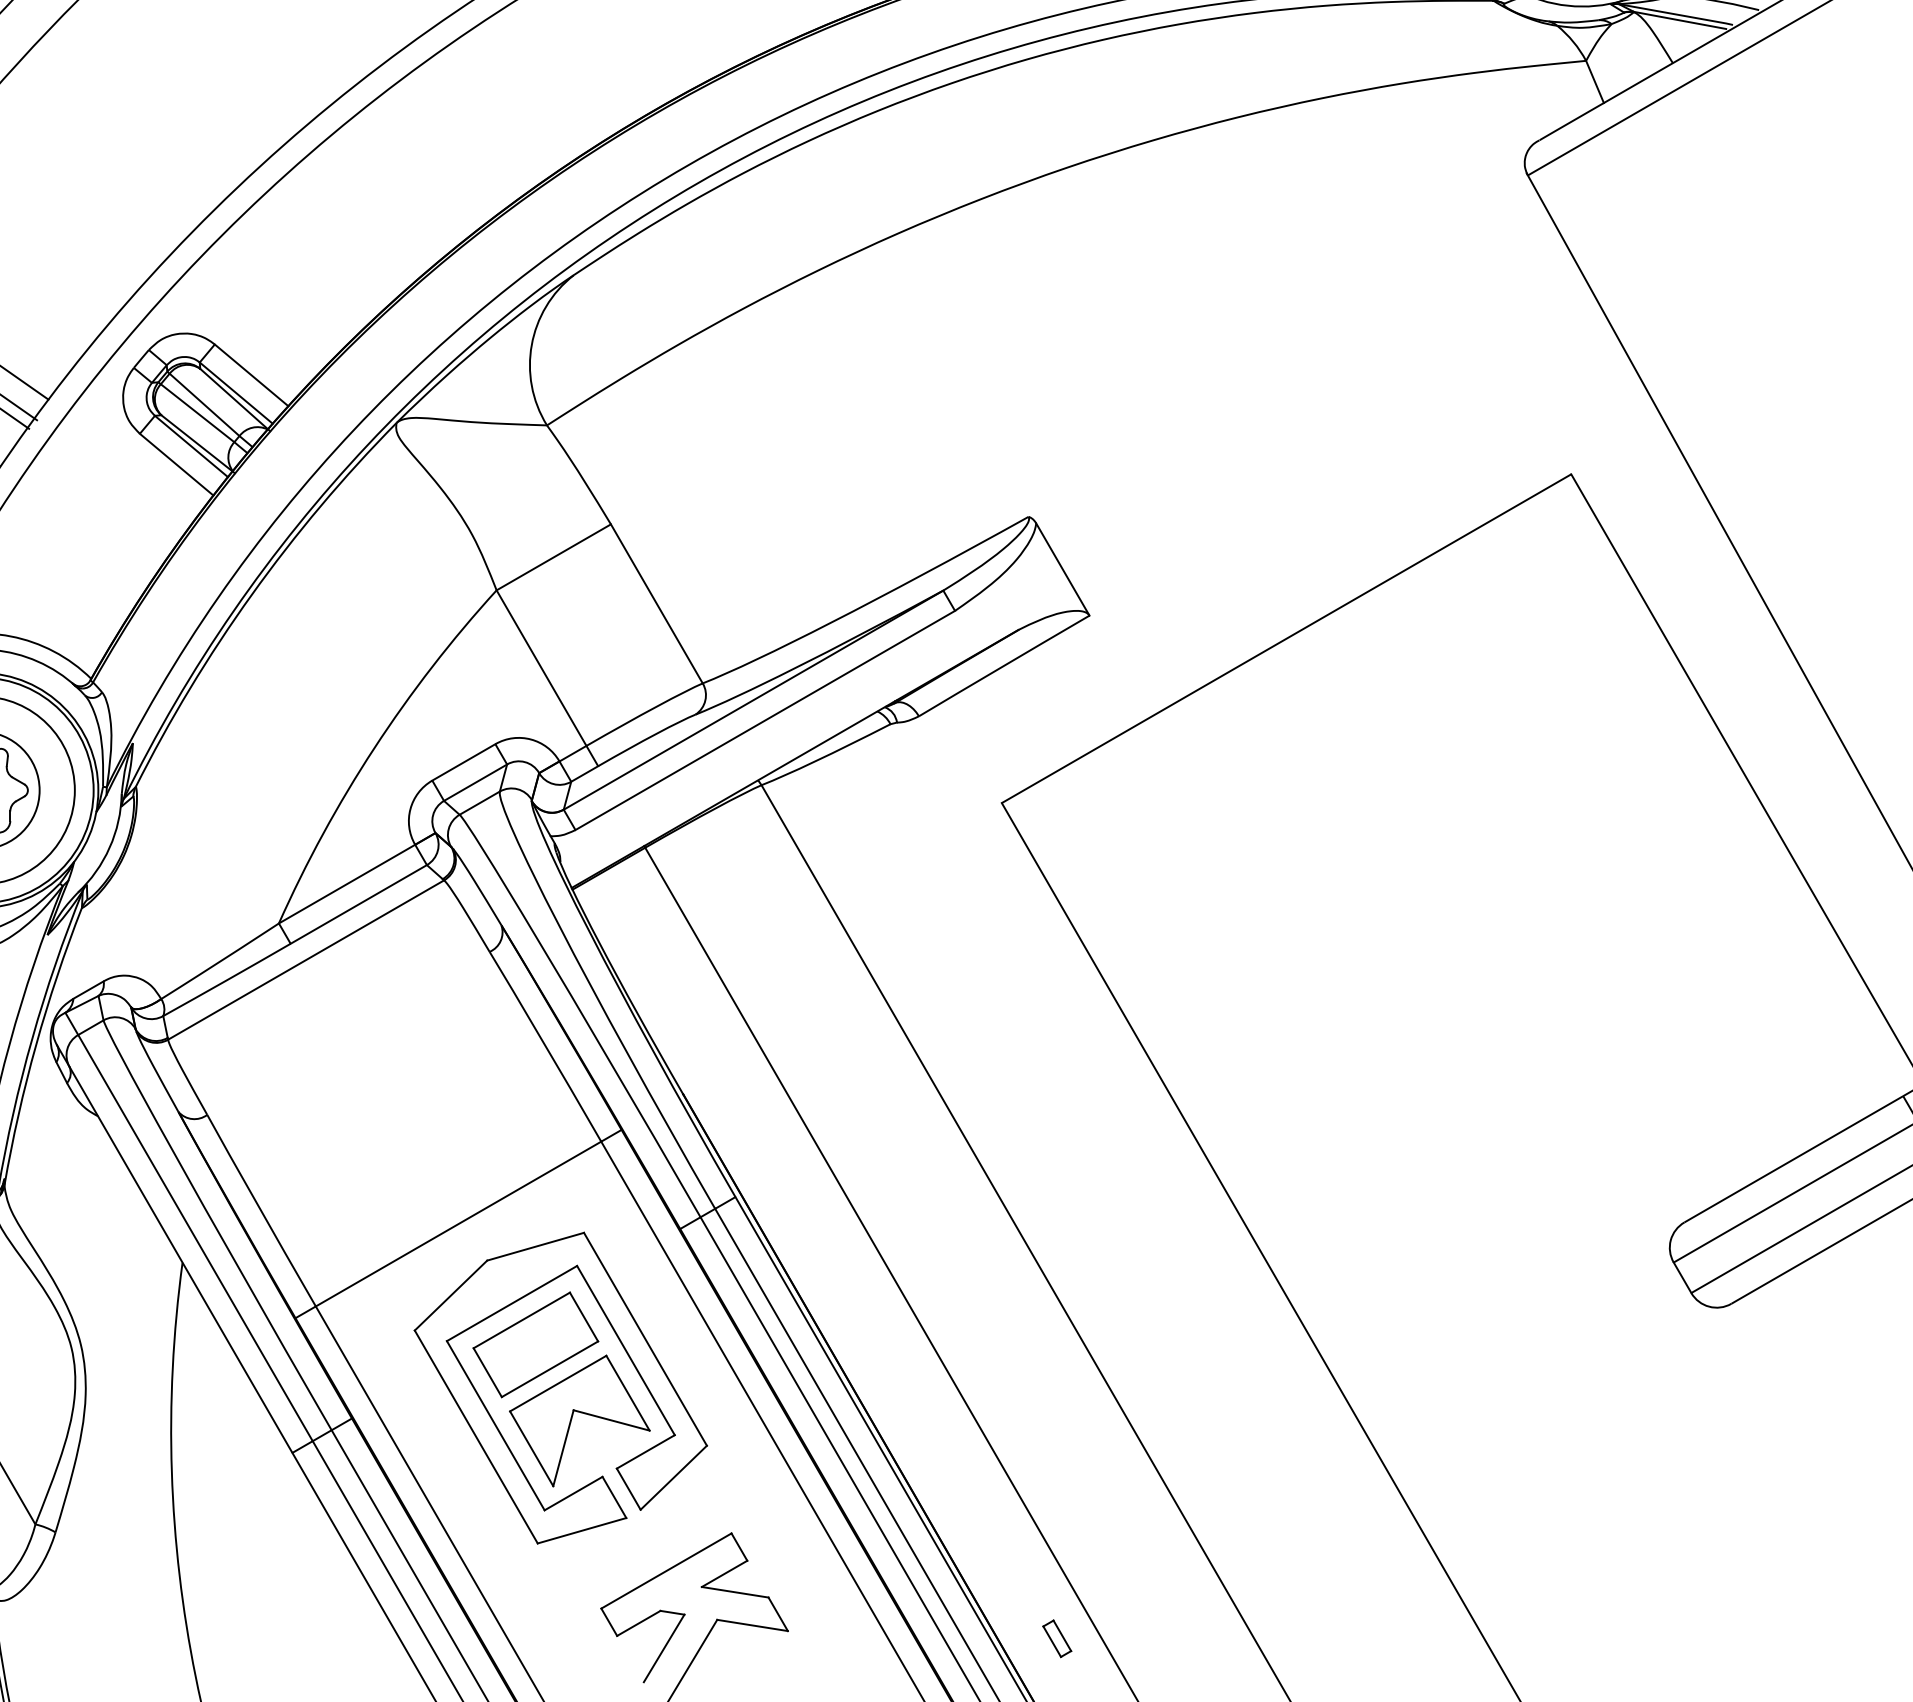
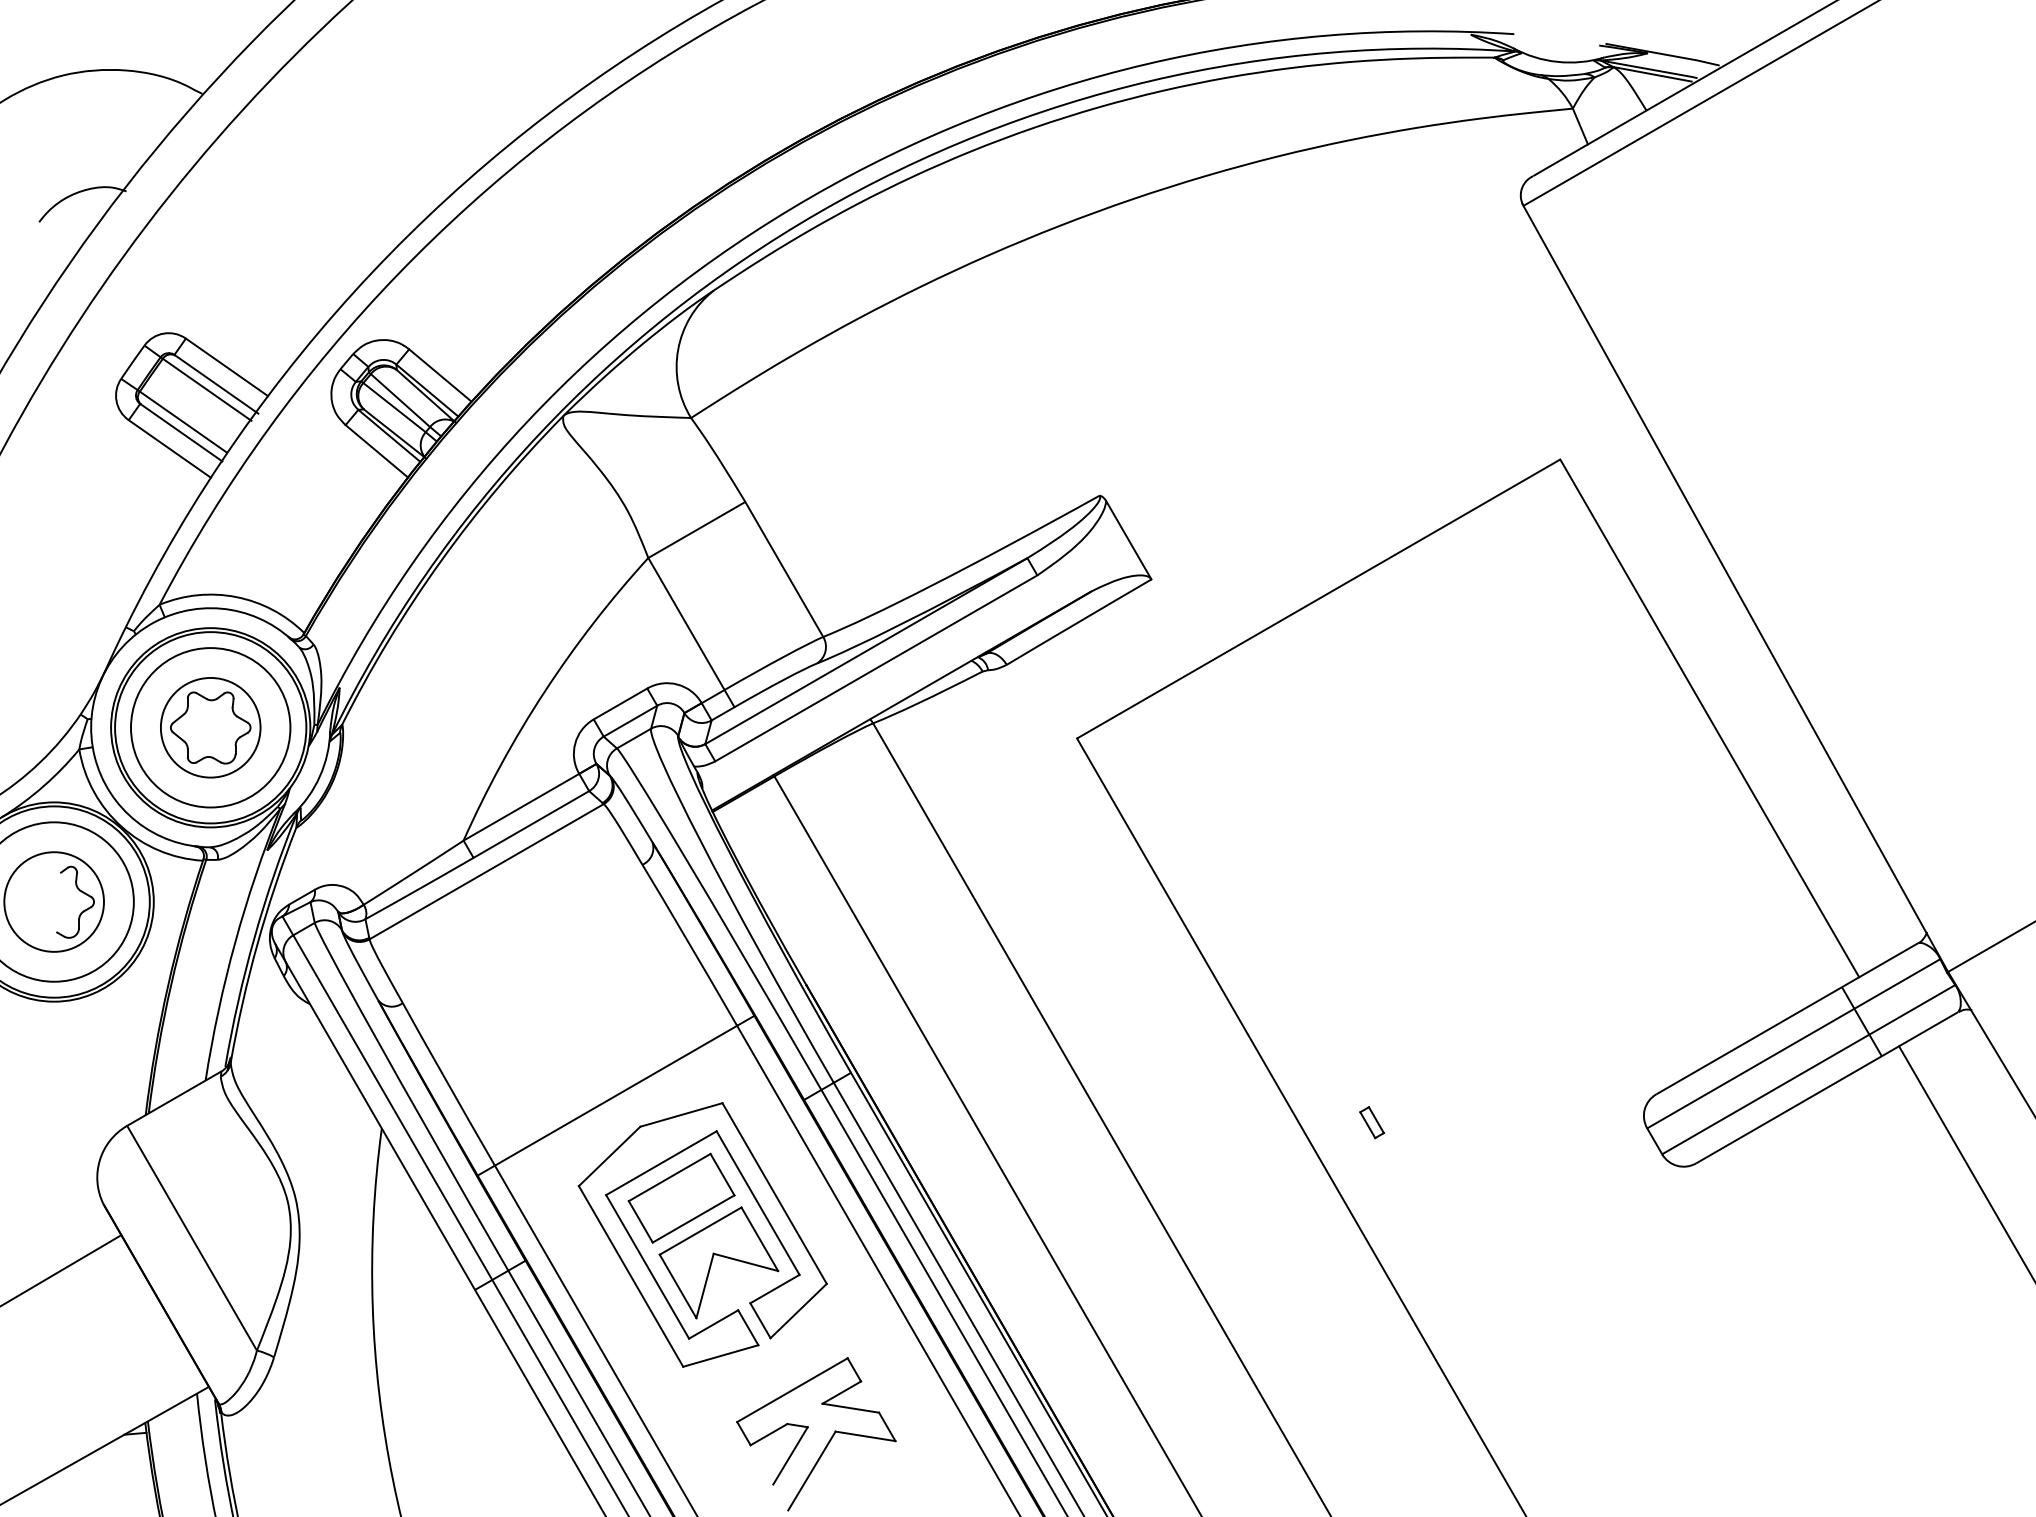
part: (1056, 1638) -> (1371, 1122), moved

